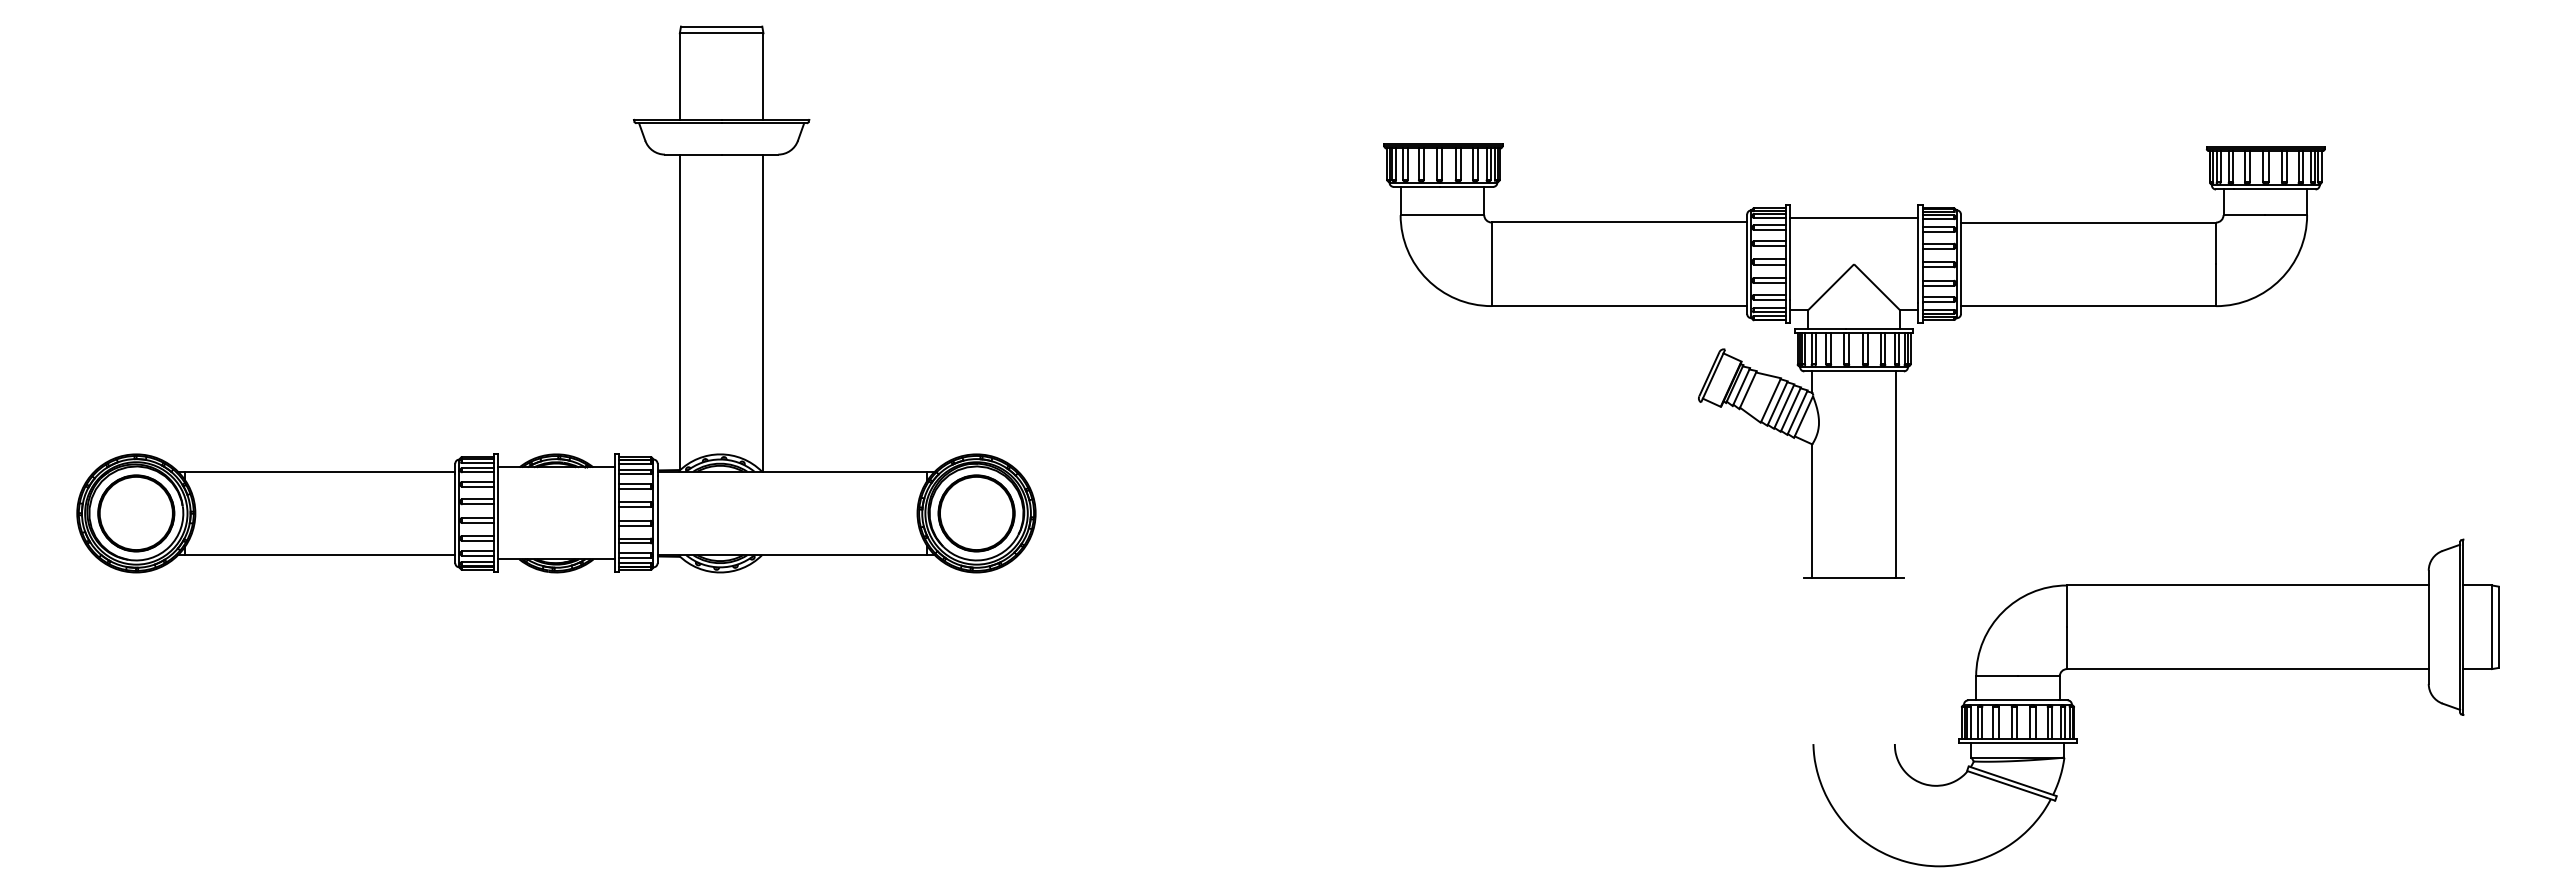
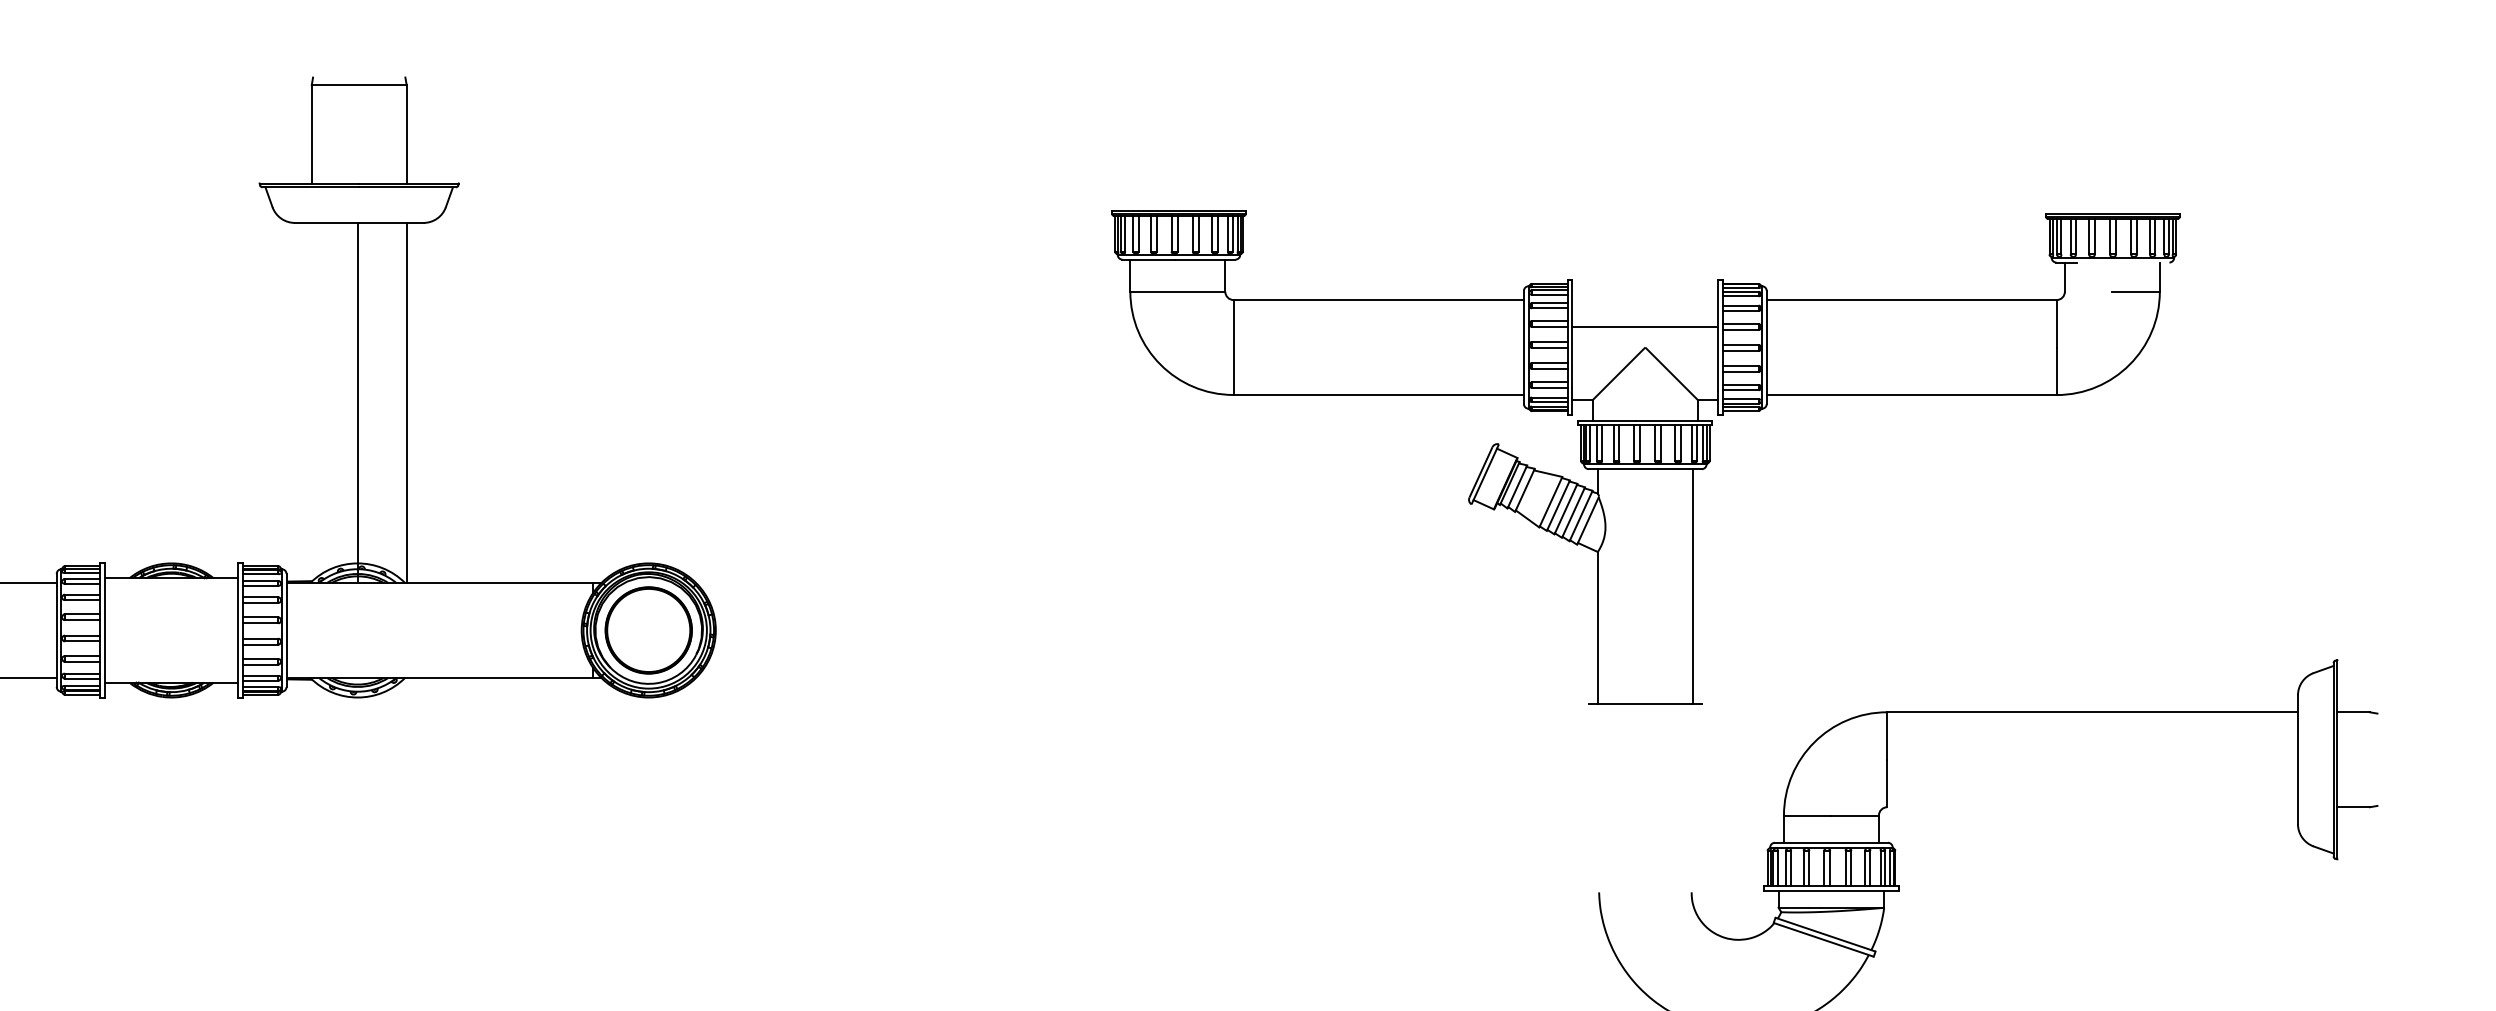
line: (721, 26) -> (359, 77), removed
line: (2274, 189) -> (2122, 262), removed
line: (2244, 215) -> (2088, 292), removed
line: (1853, 218) -> (1644, 327), moved
line: (679, 312) -> (357, 402), moved
line: (2498, 626) -> (2377, 758), removed
line: (2492, 627) -> (2370, 759), removed
line: (2247, 669) -> (2092, 807), removed

